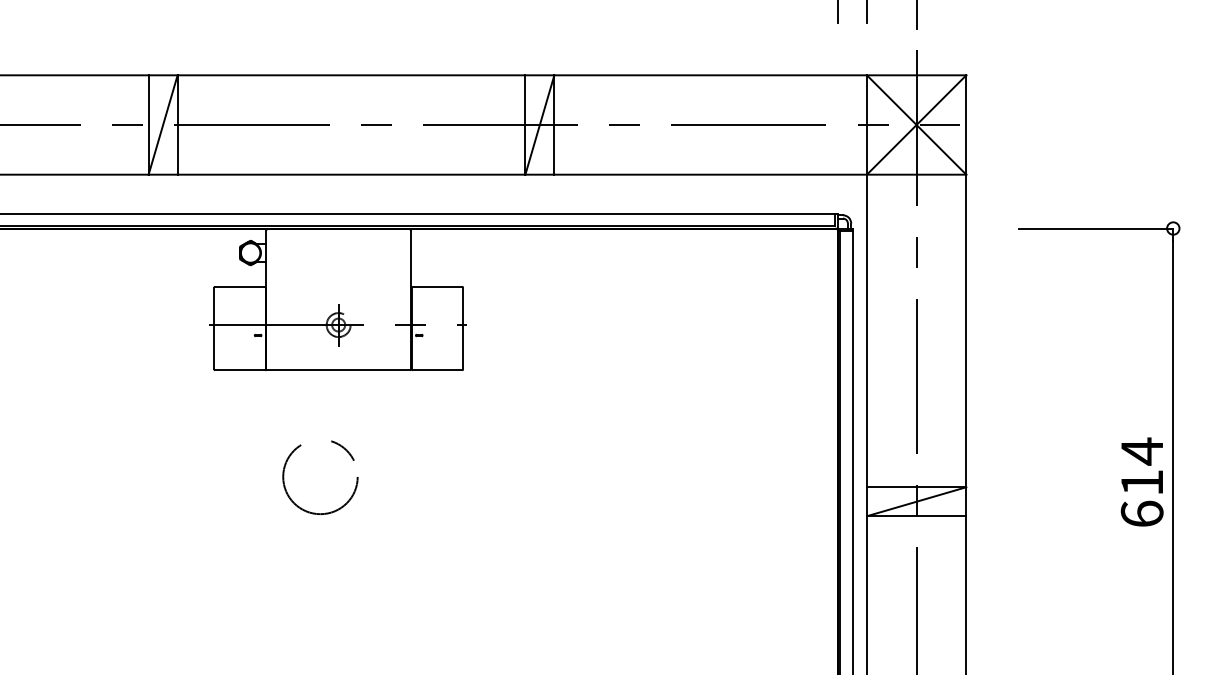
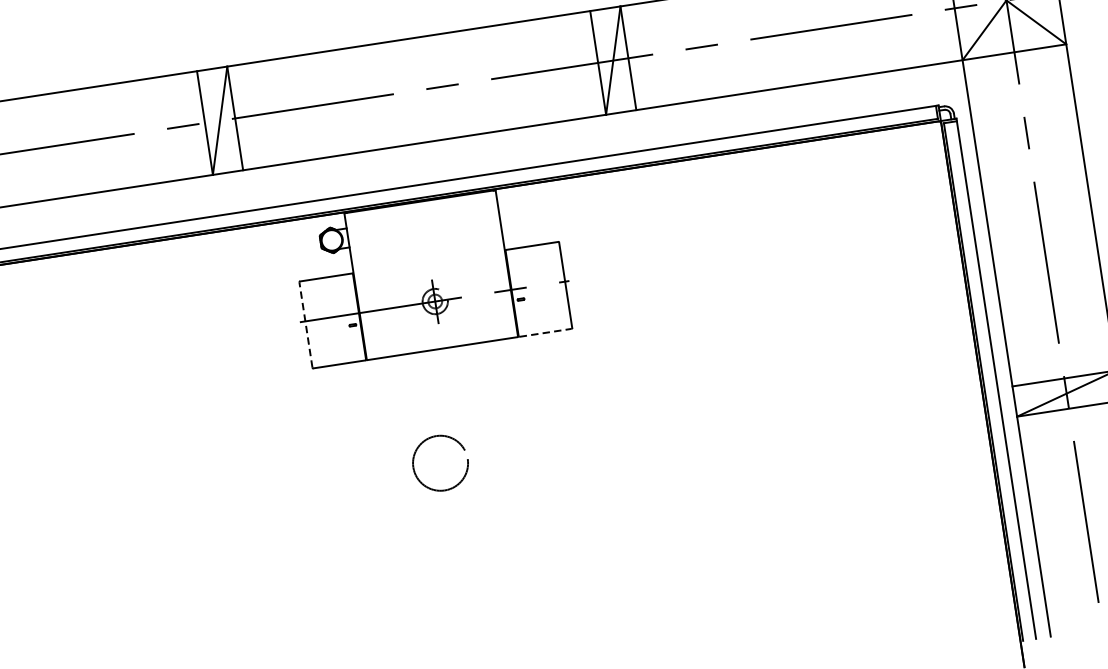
line: (214, 328) -> (306, 324), solid -> dashed
line: (437, 370) -> (545, 333), solid -> dashed
circle: (320, 477) -> (440, 463), size x0.7

